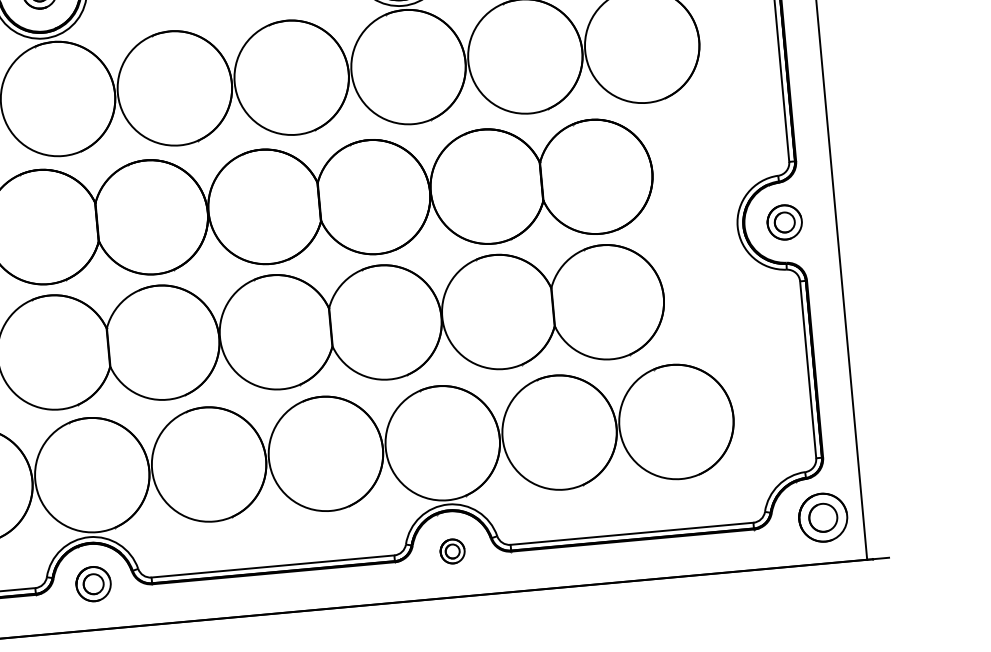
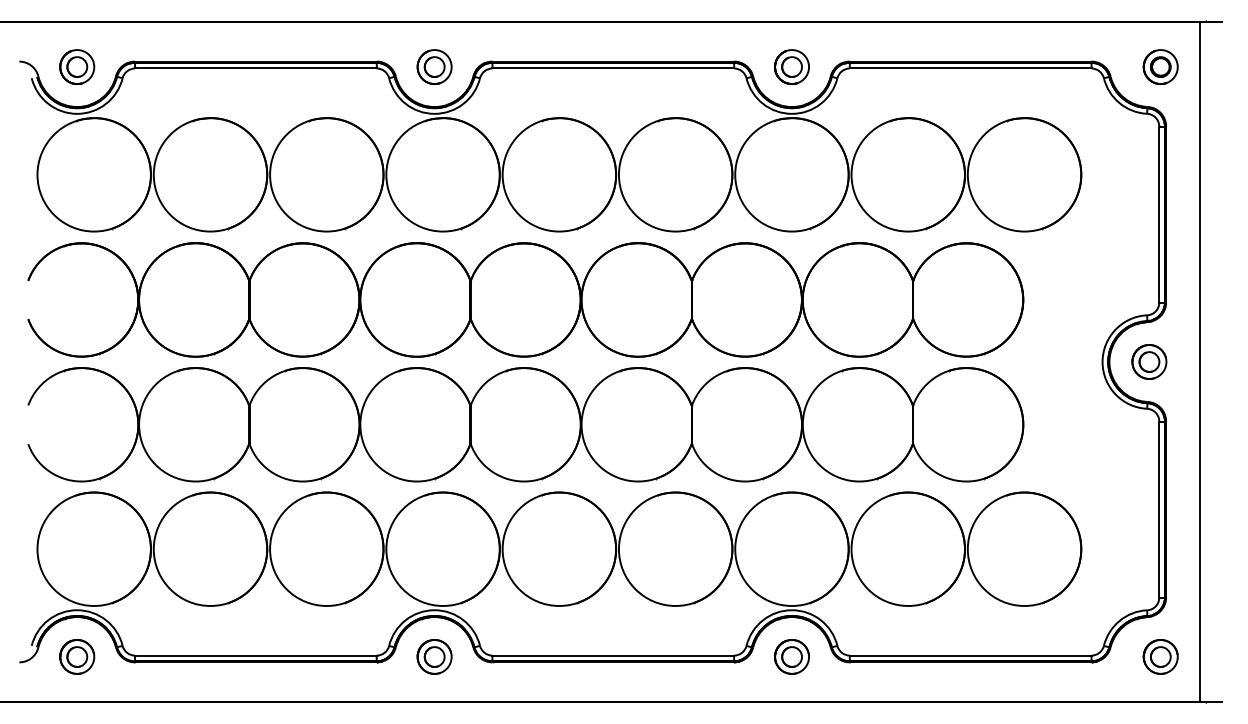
part: (822, 517) -> (1160, 656), size x0.71
part: (452, 551) -> (791, 656), size x1.43

